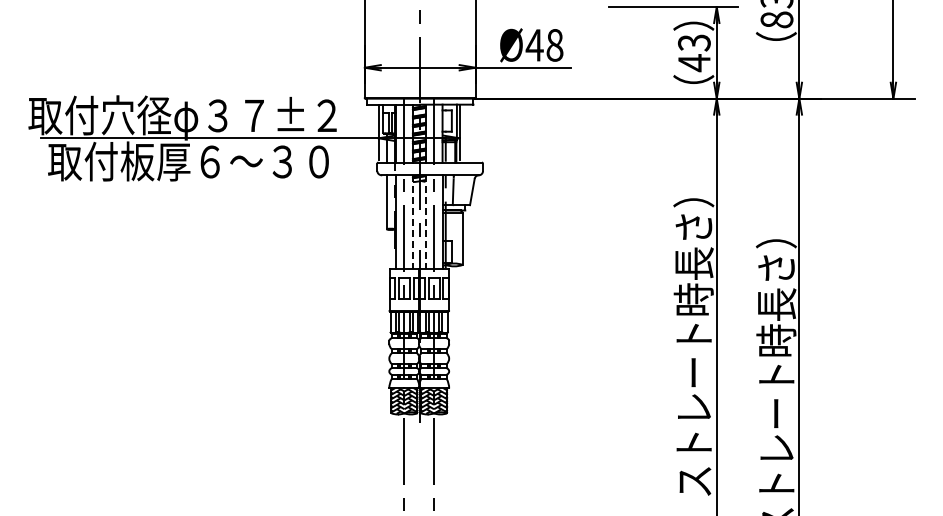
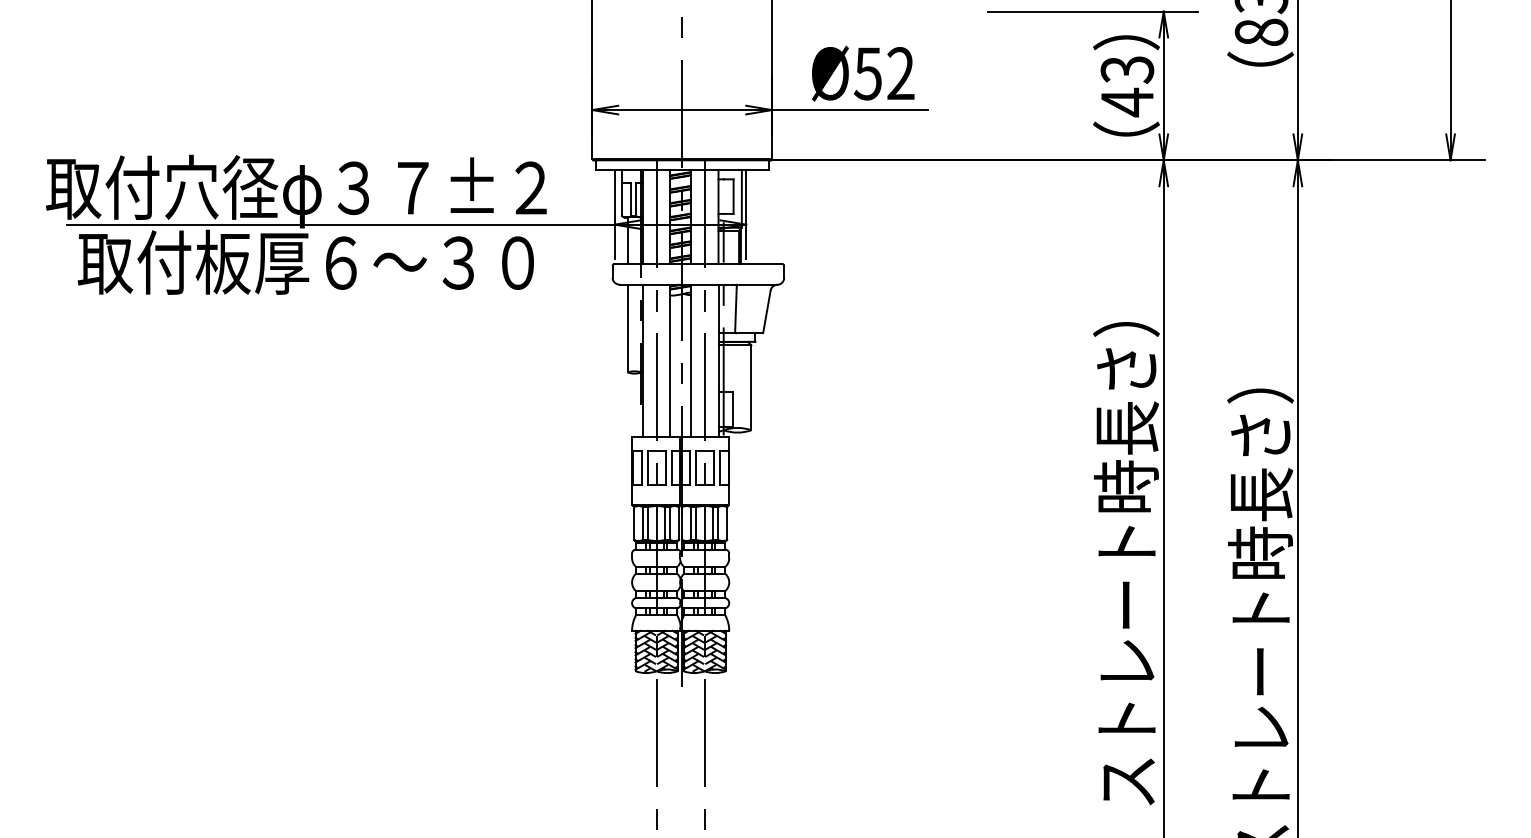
text: (544, 44) -> (884, 72), Ø48 -> Ø52
line: (412, 222) -> (669, 361), dashed -> solid
line: (425, 222) -> (690, 361), dashed -> solid

